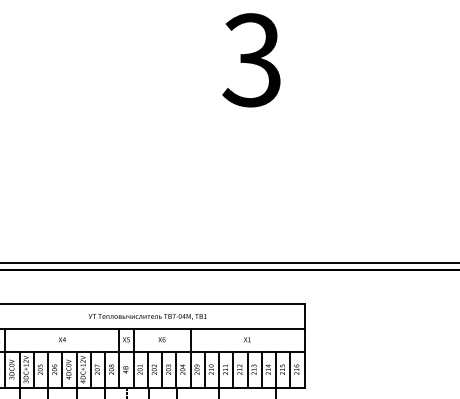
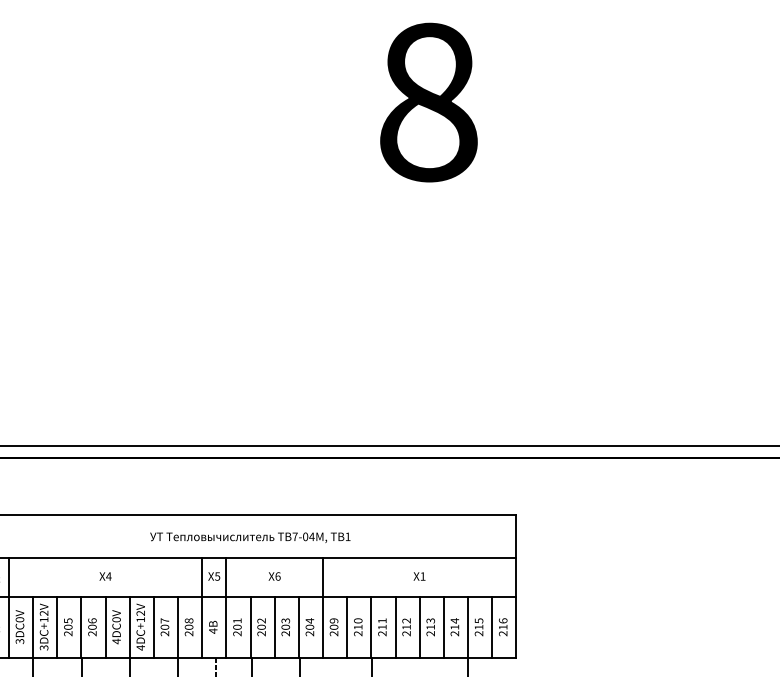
text: (251, 60) -> (426, 102), 3 -> 8

